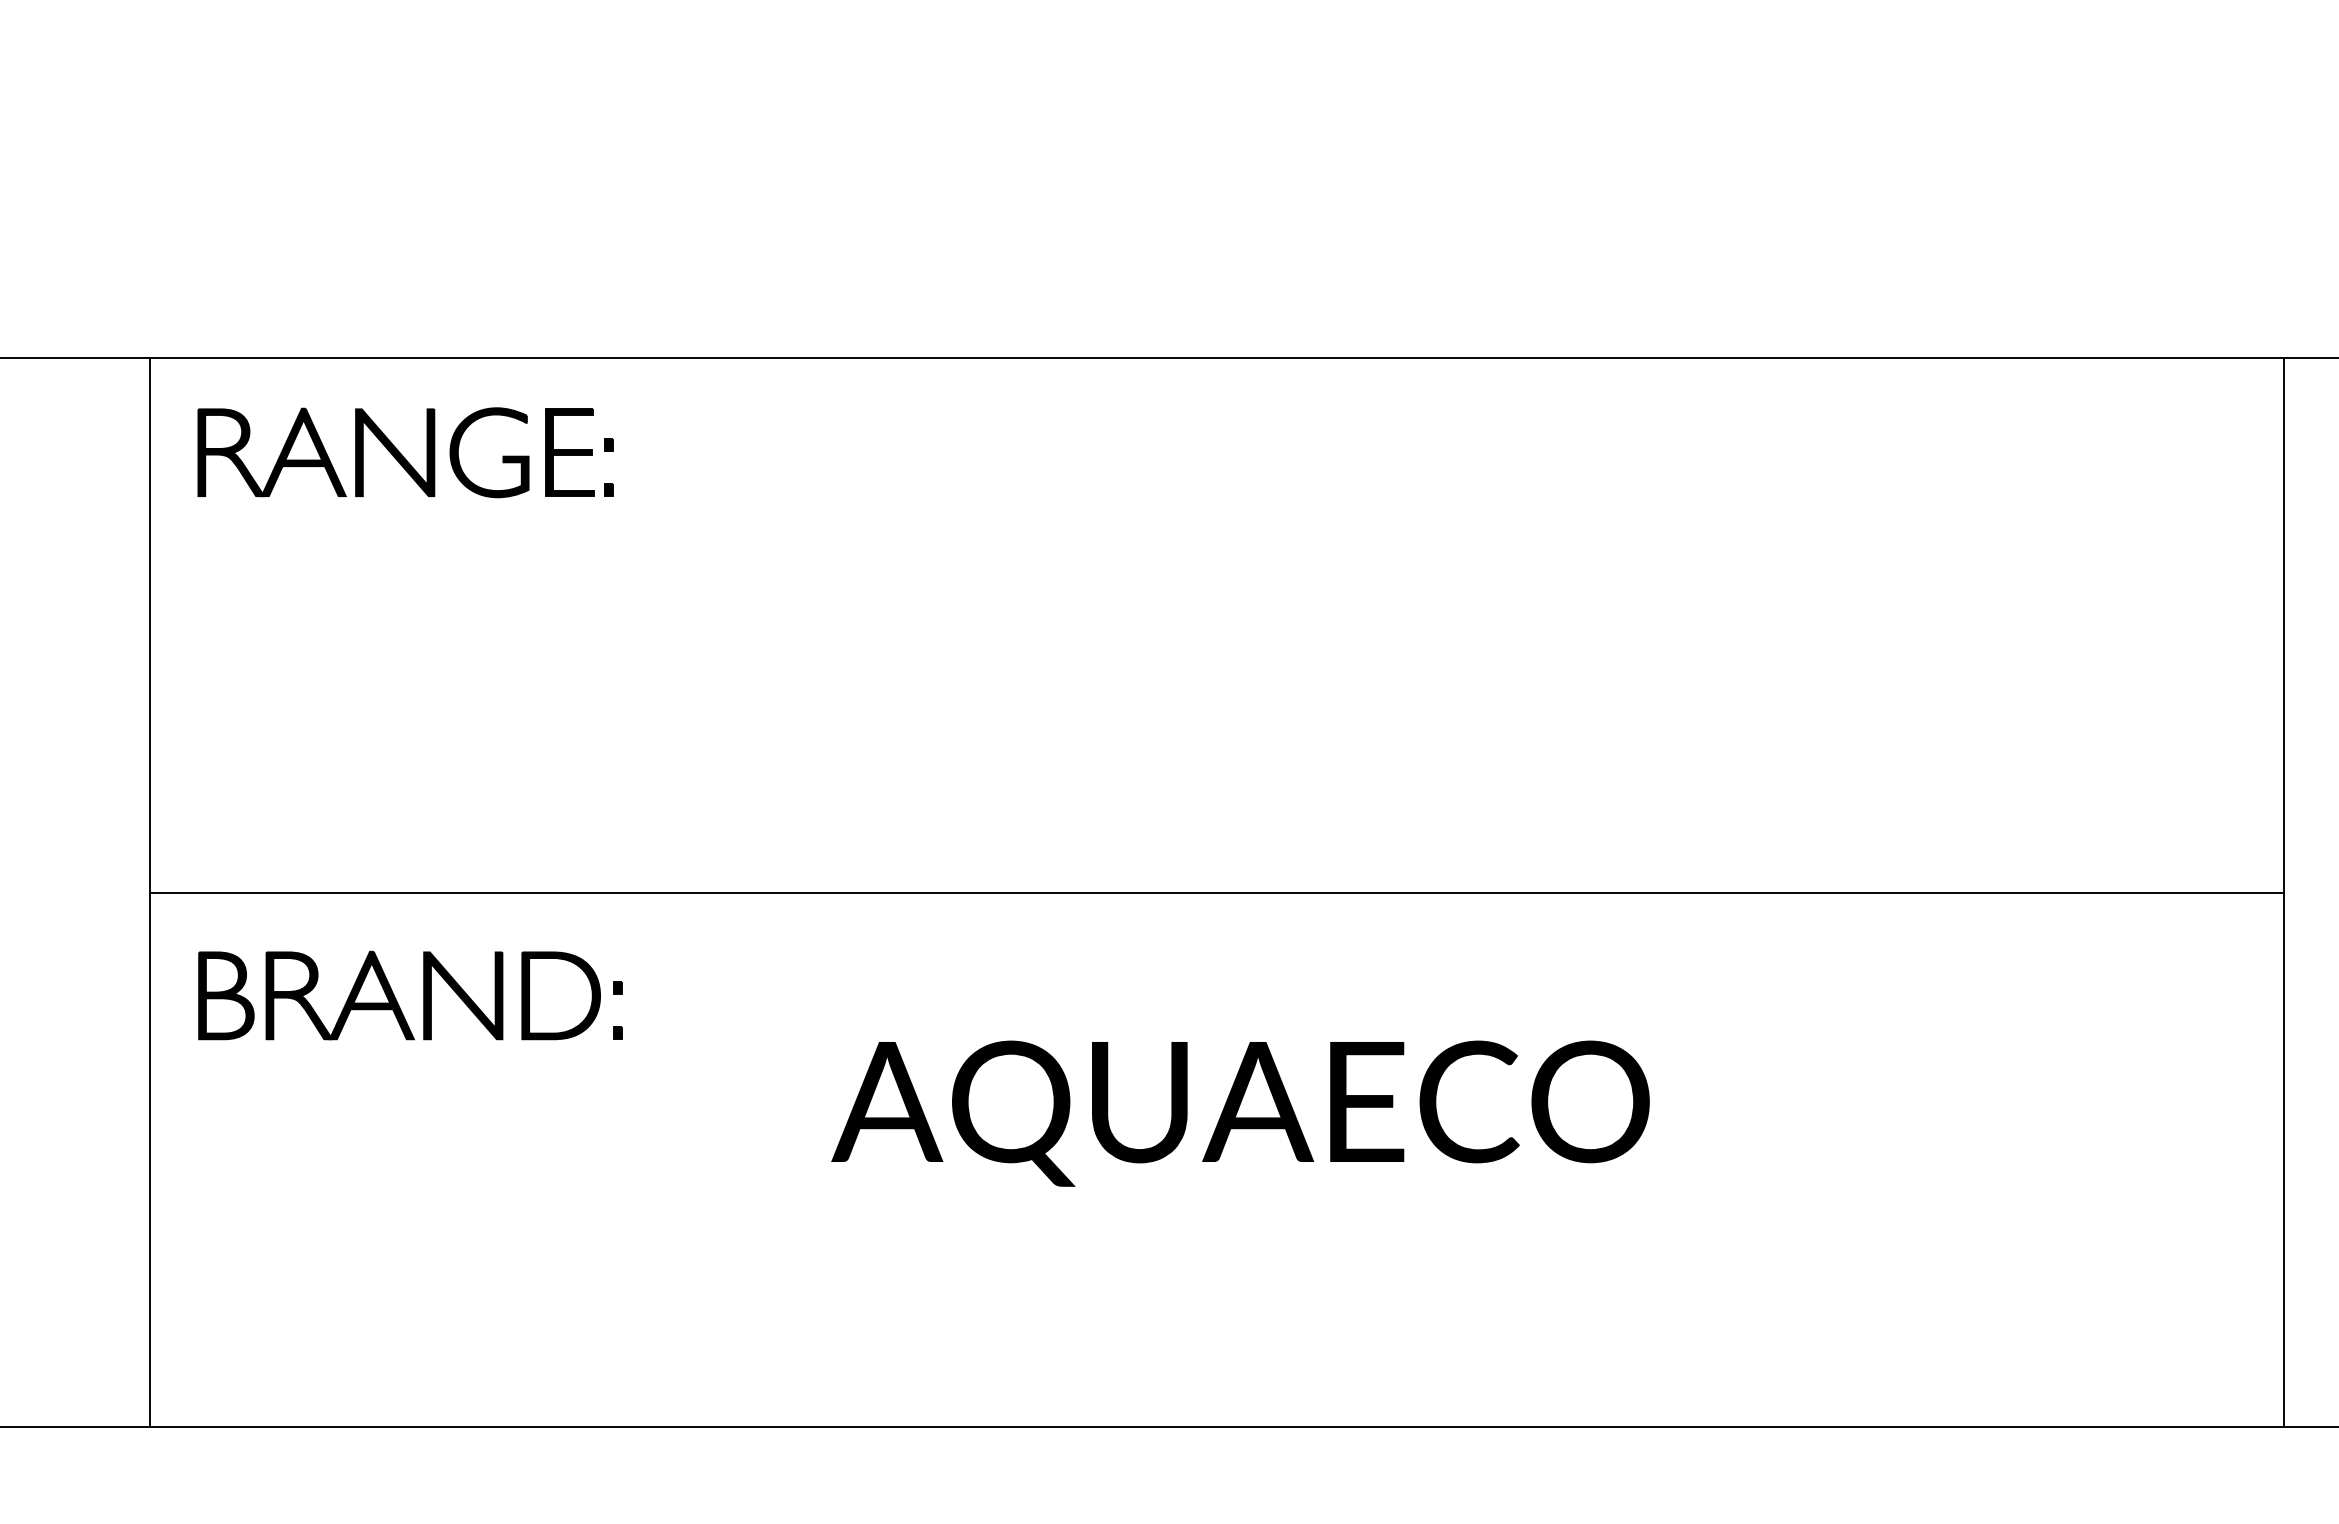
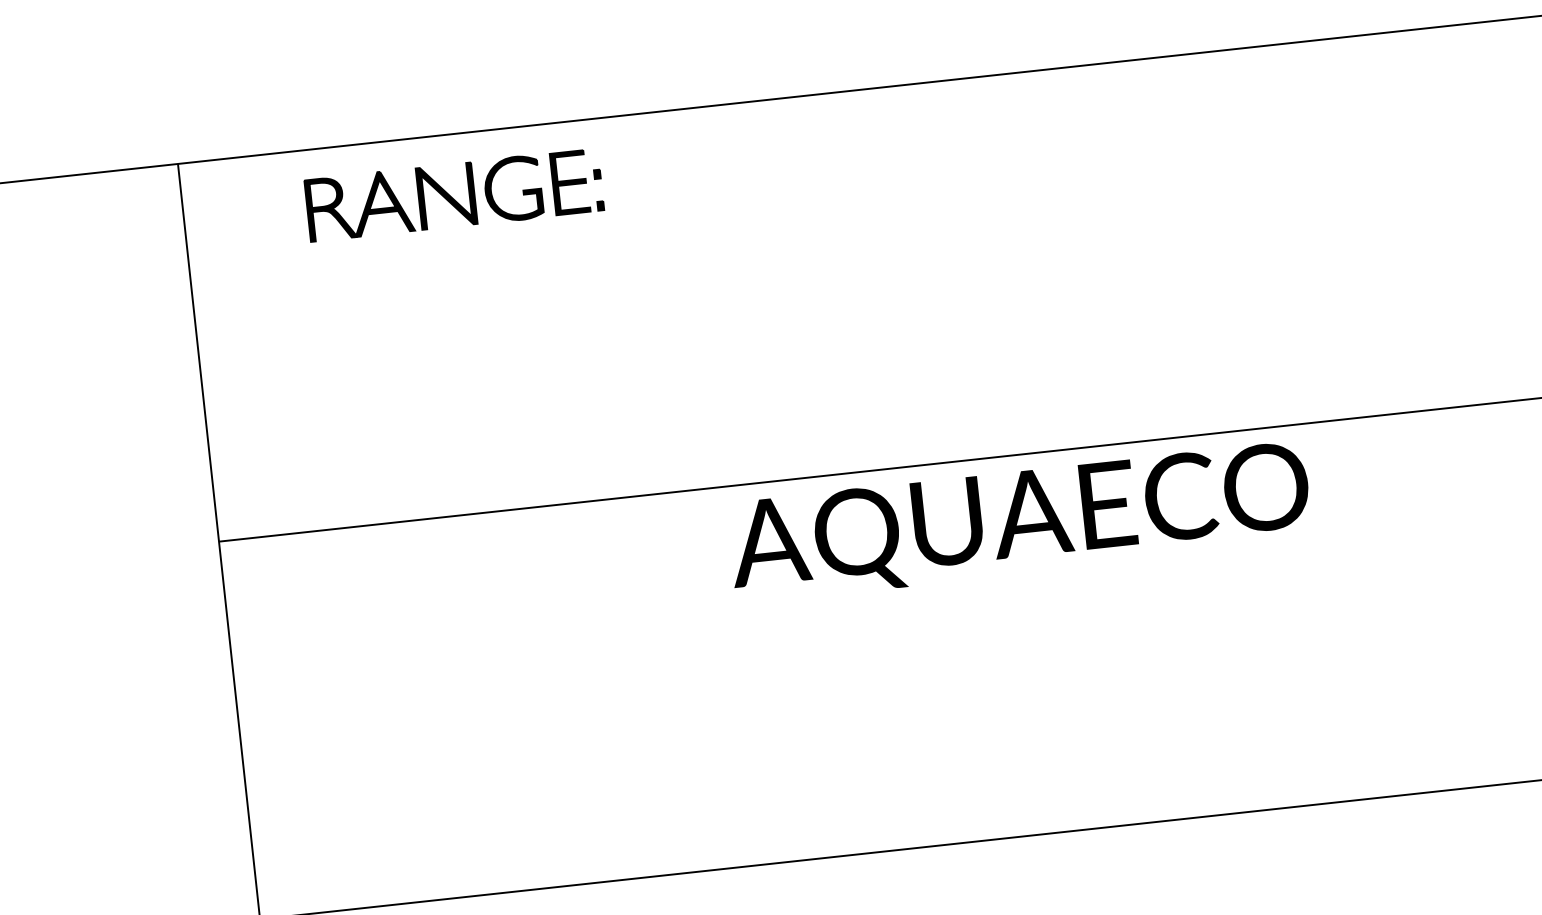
part: (405, 452) -> (453, 195), moved
part: (423, 995) -> (420, 593), removed
text: (1240, 1113) -> (1019, 522), moved

